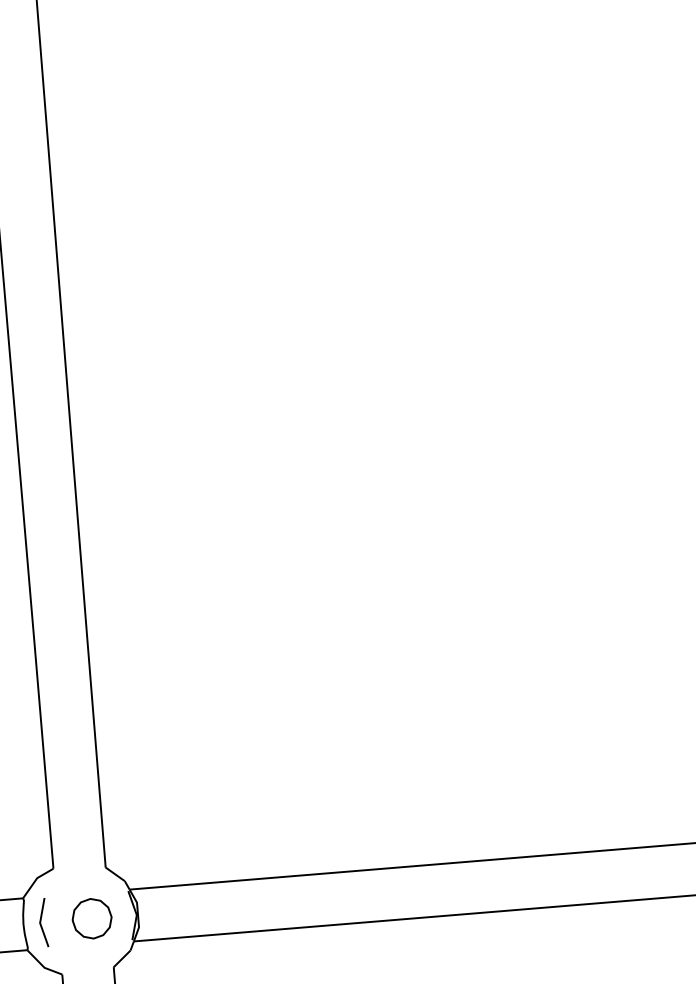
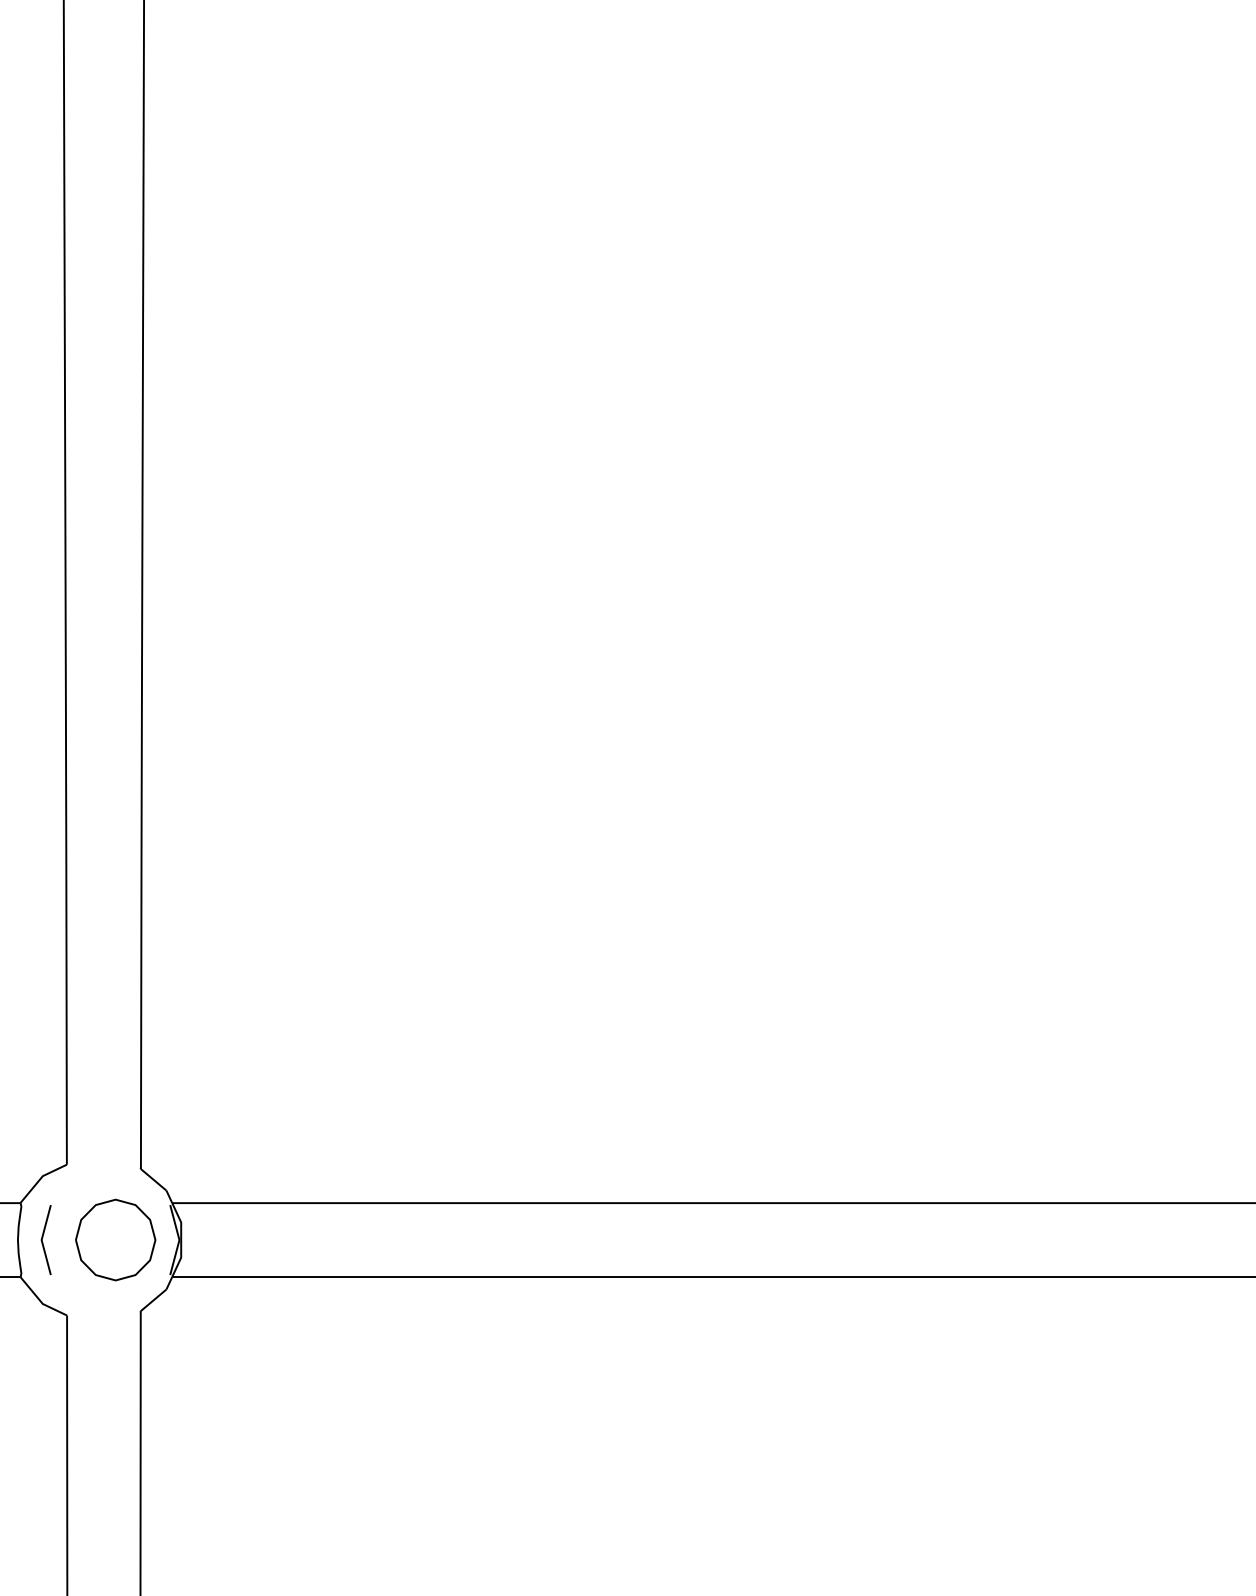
part: (91, 918) -> (115, 1239), size x1.43

